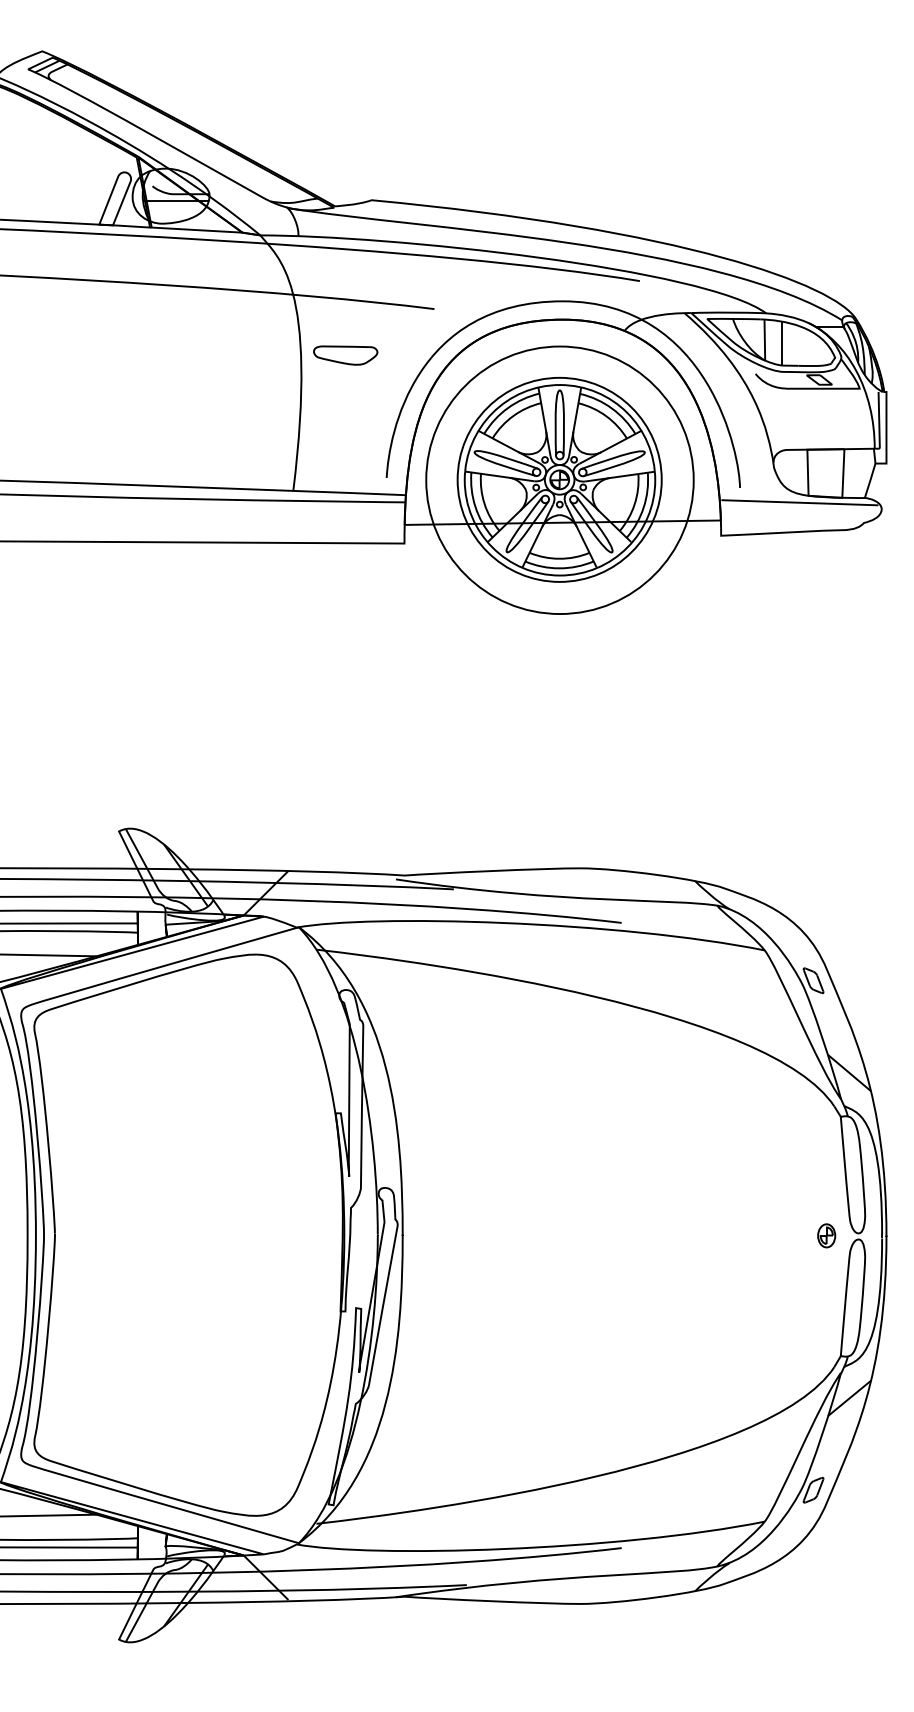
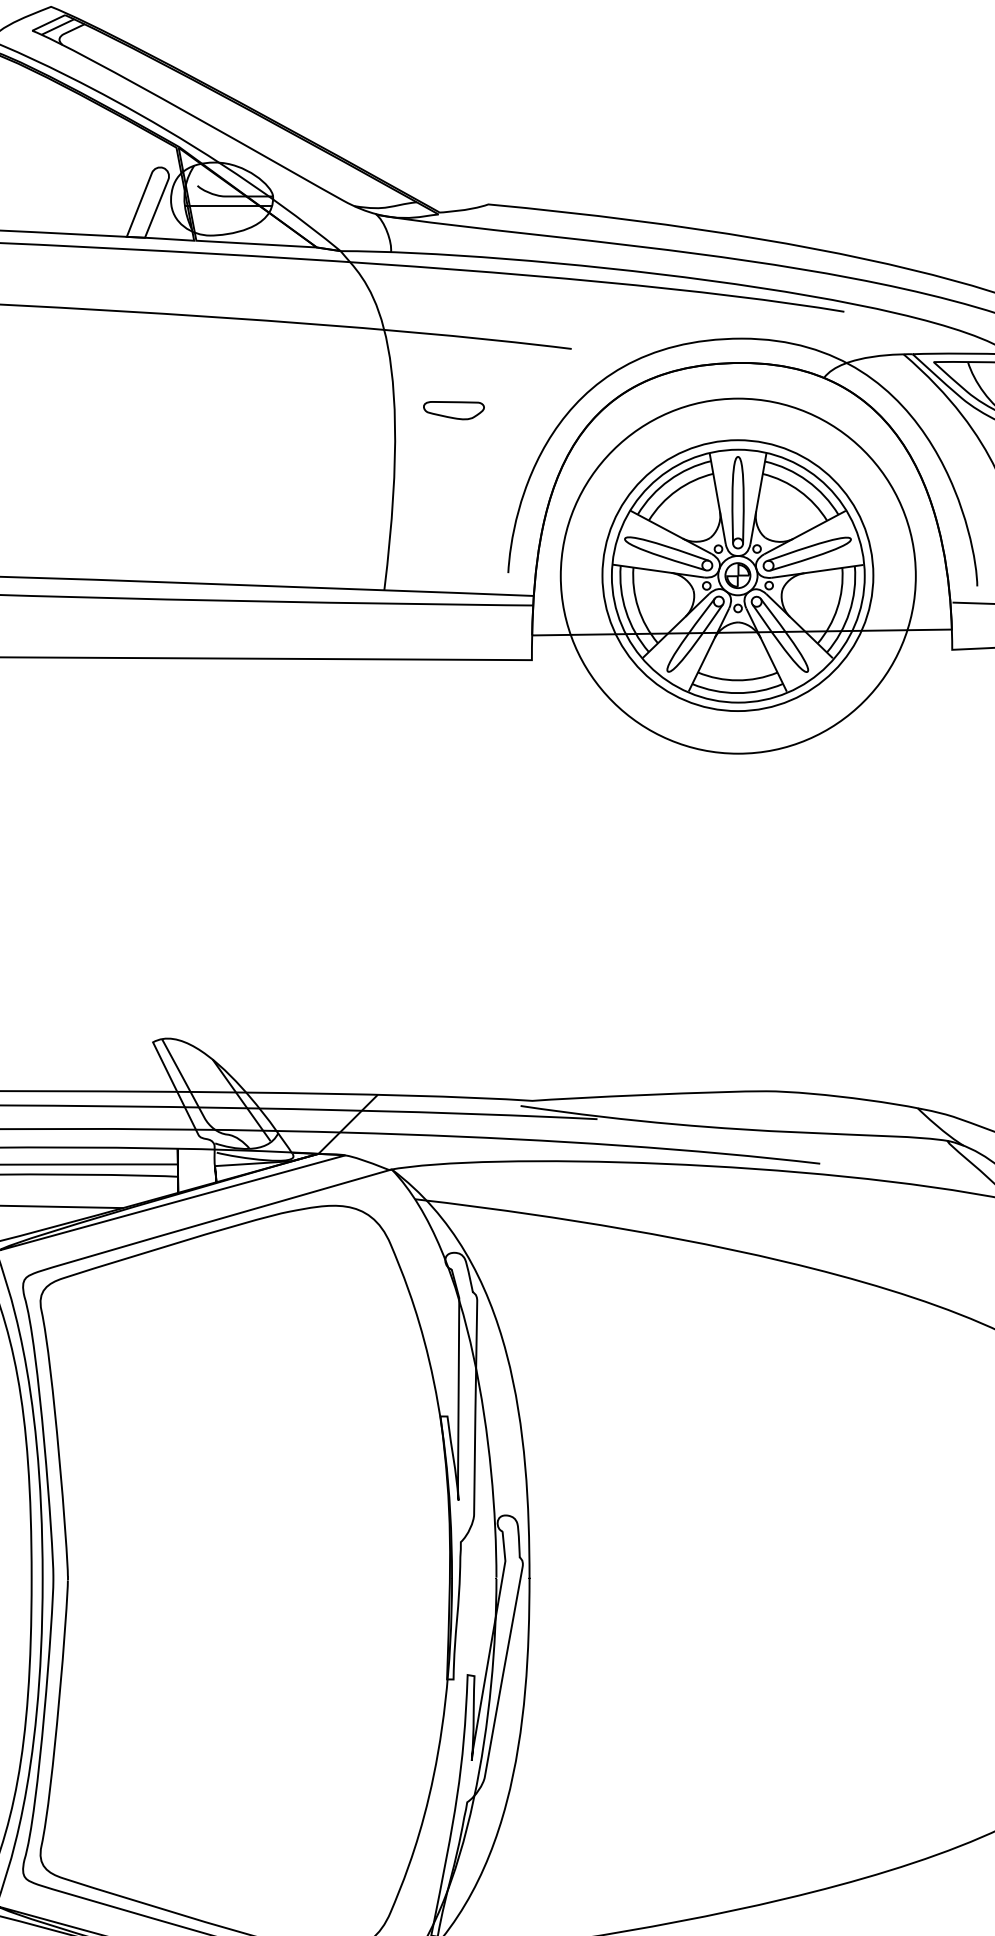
part: (345, 355) -> (453, 410), size x0.71

